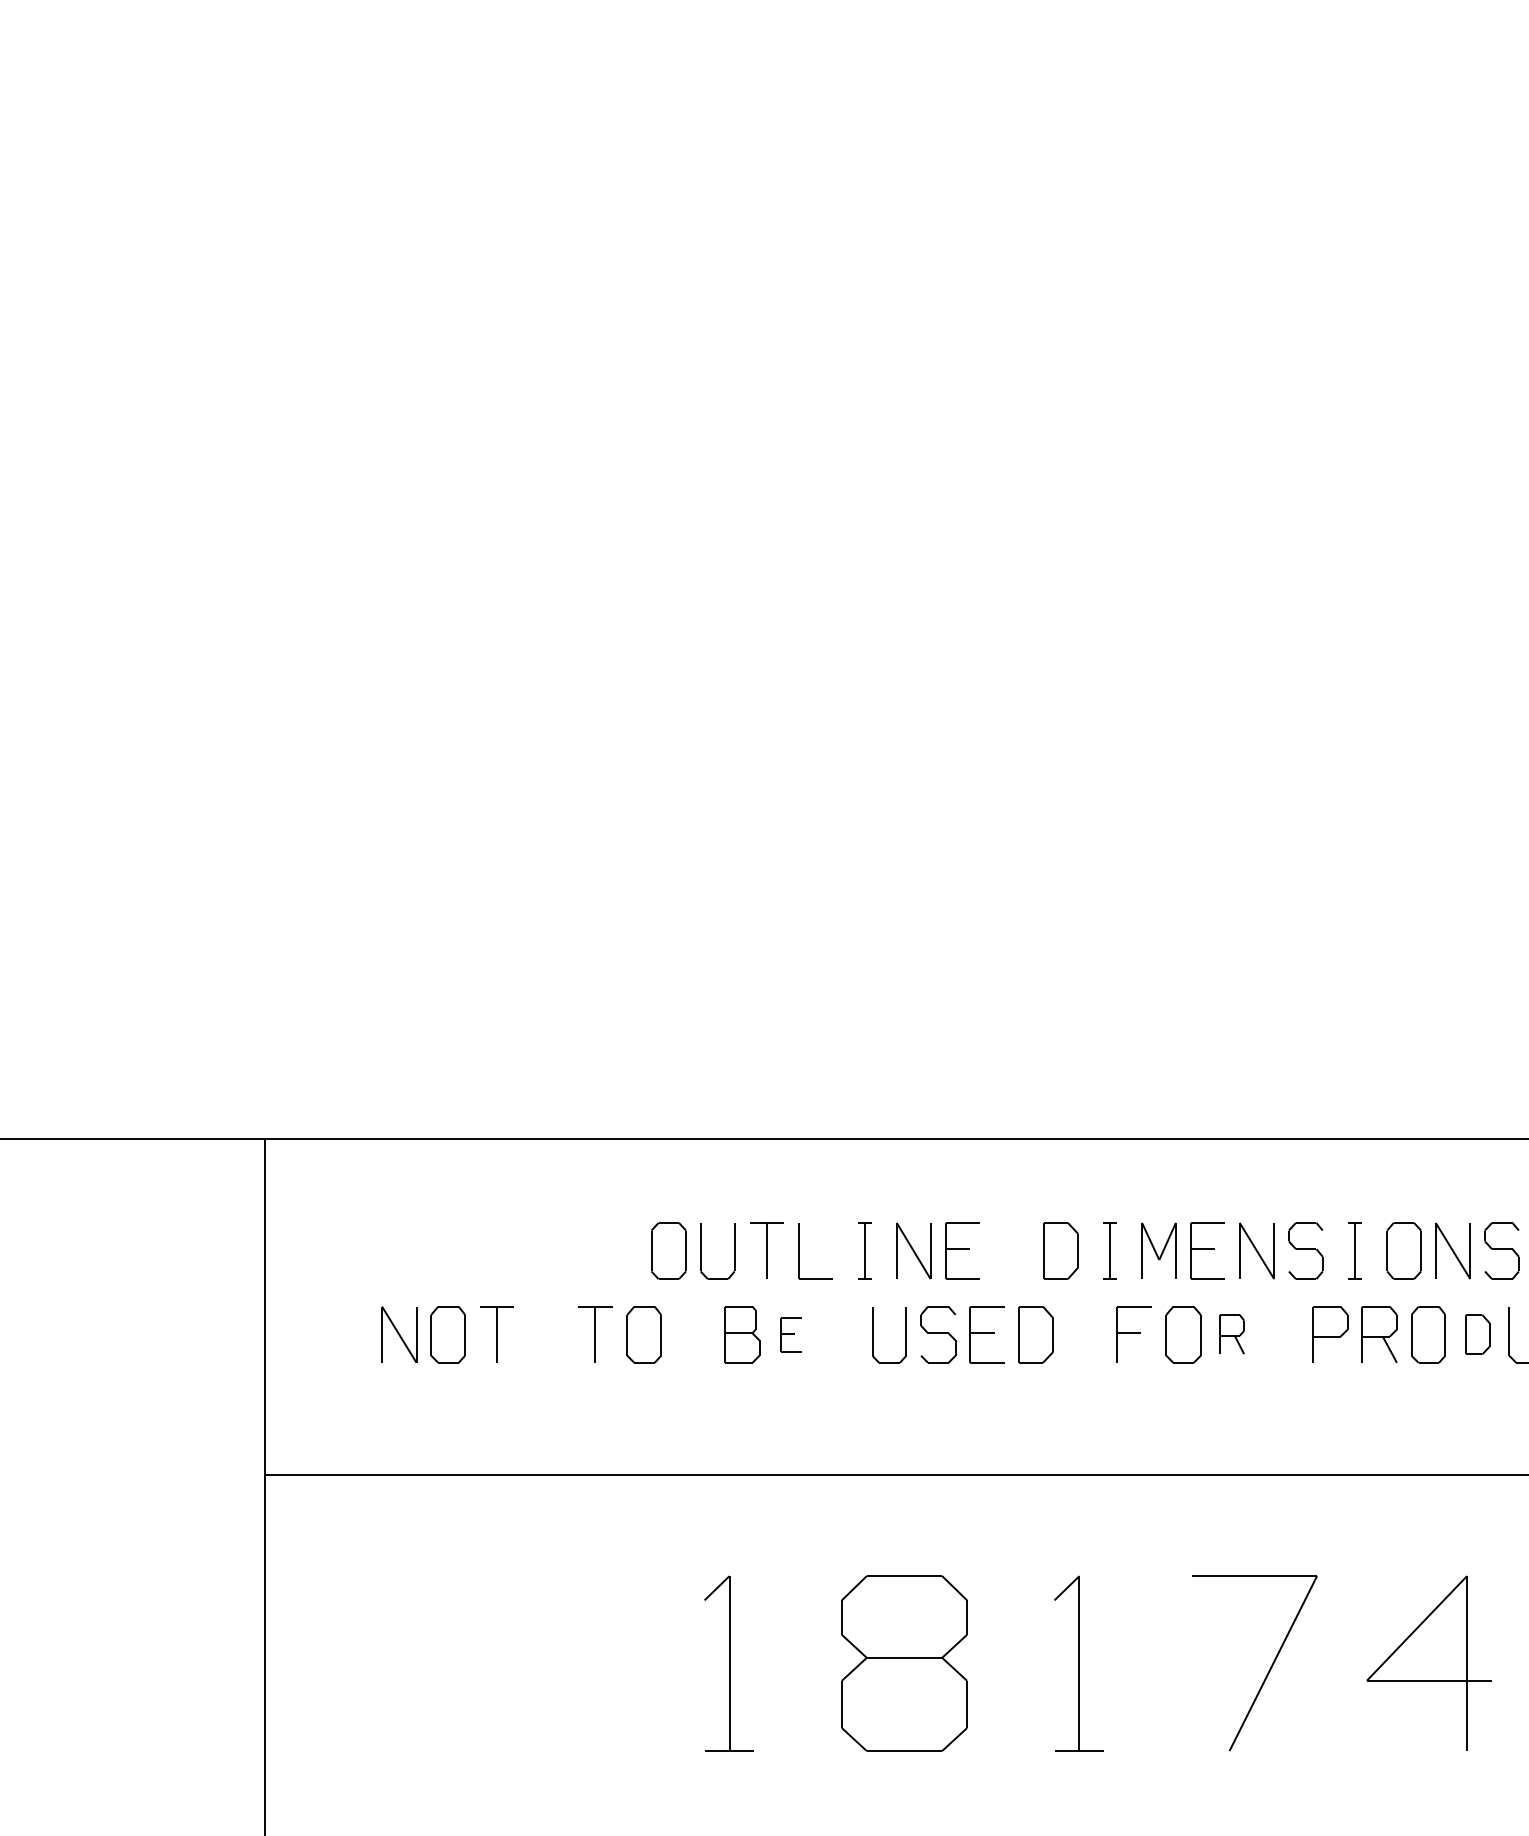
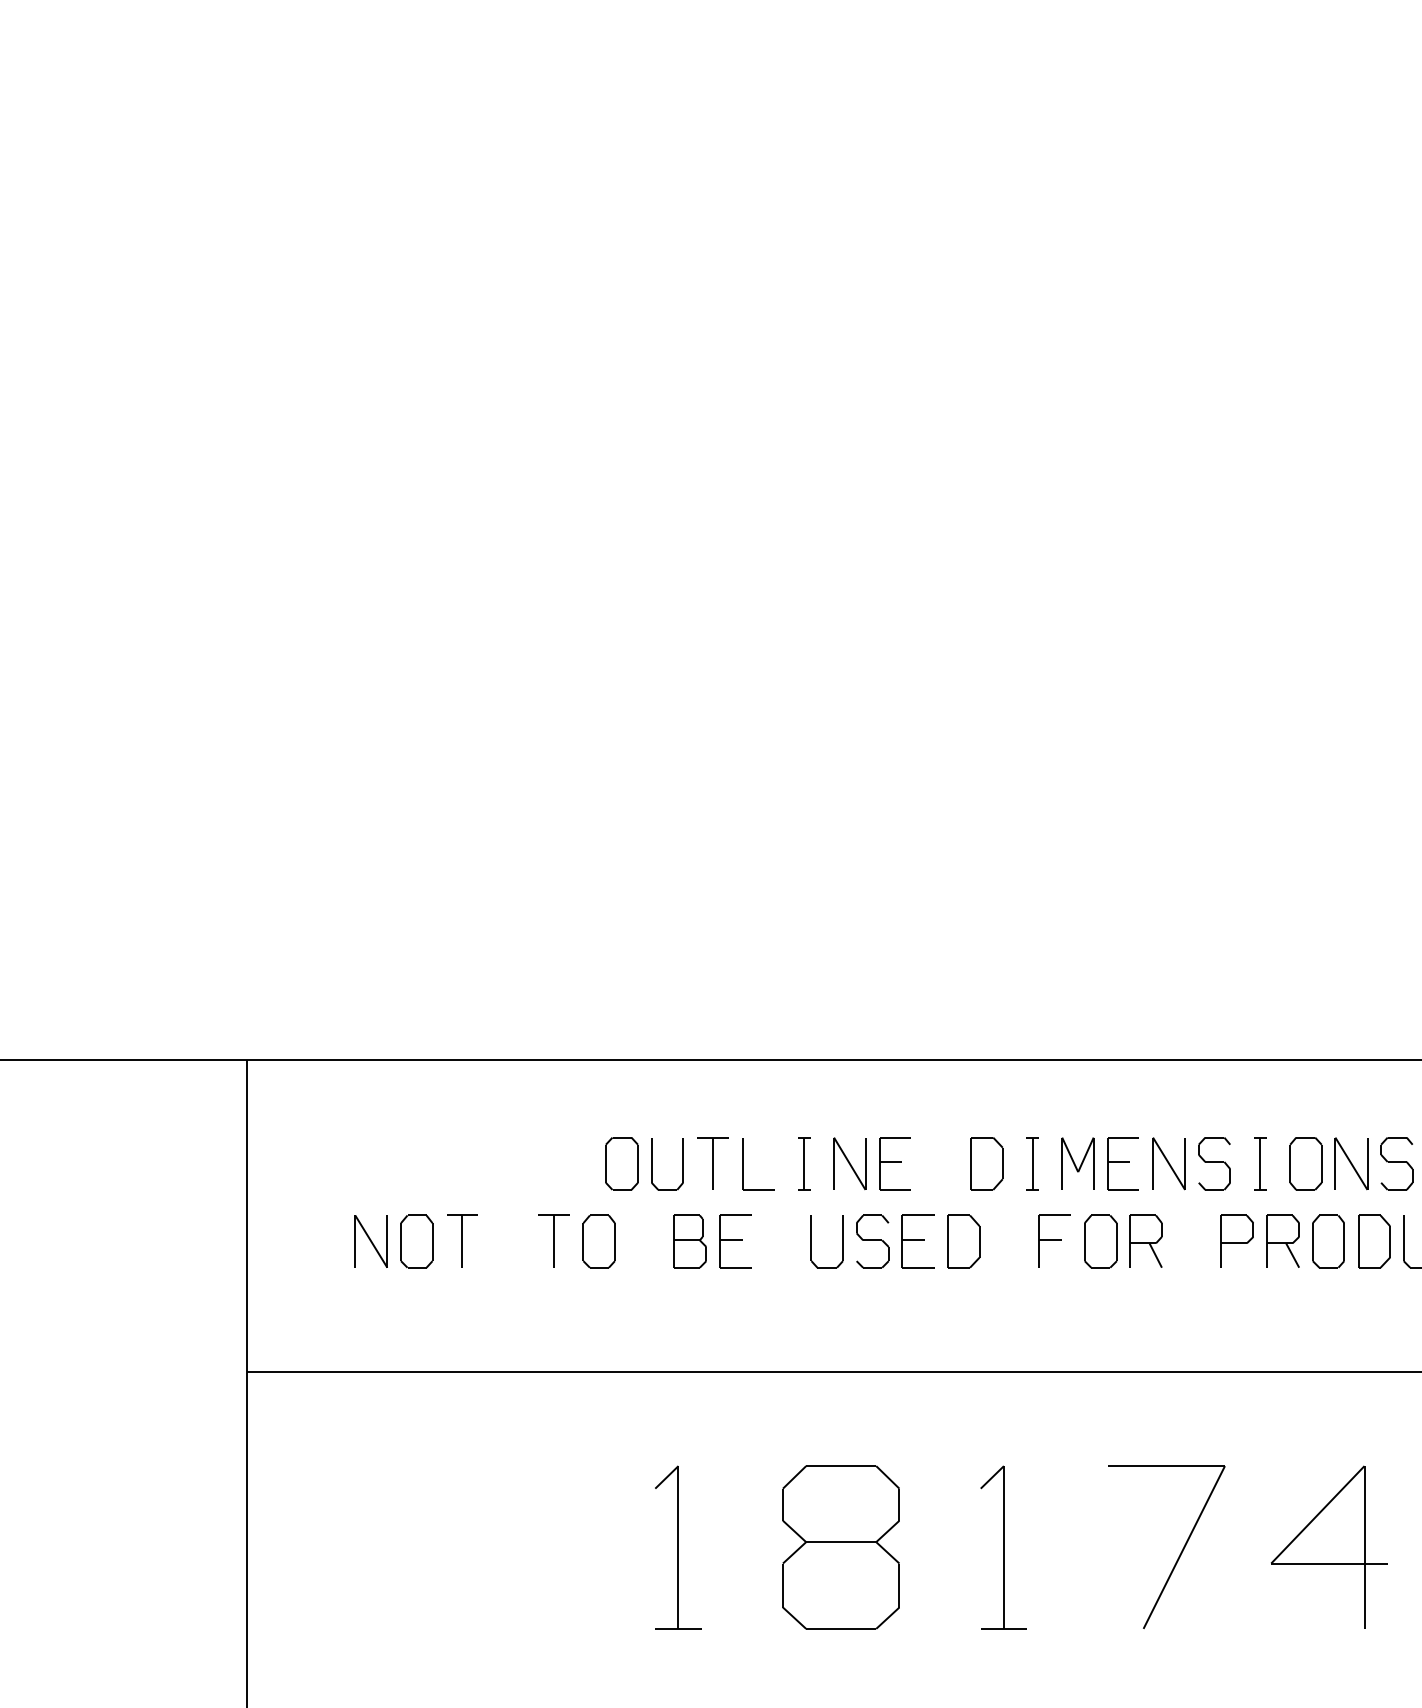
part: (1231, 1333) -> (1145, 1240), size x1.43
part: (790, 1334) -> (735, 1241), size x1.67
part: (1477, 1334) -> (1374, 1241), size x1.43

